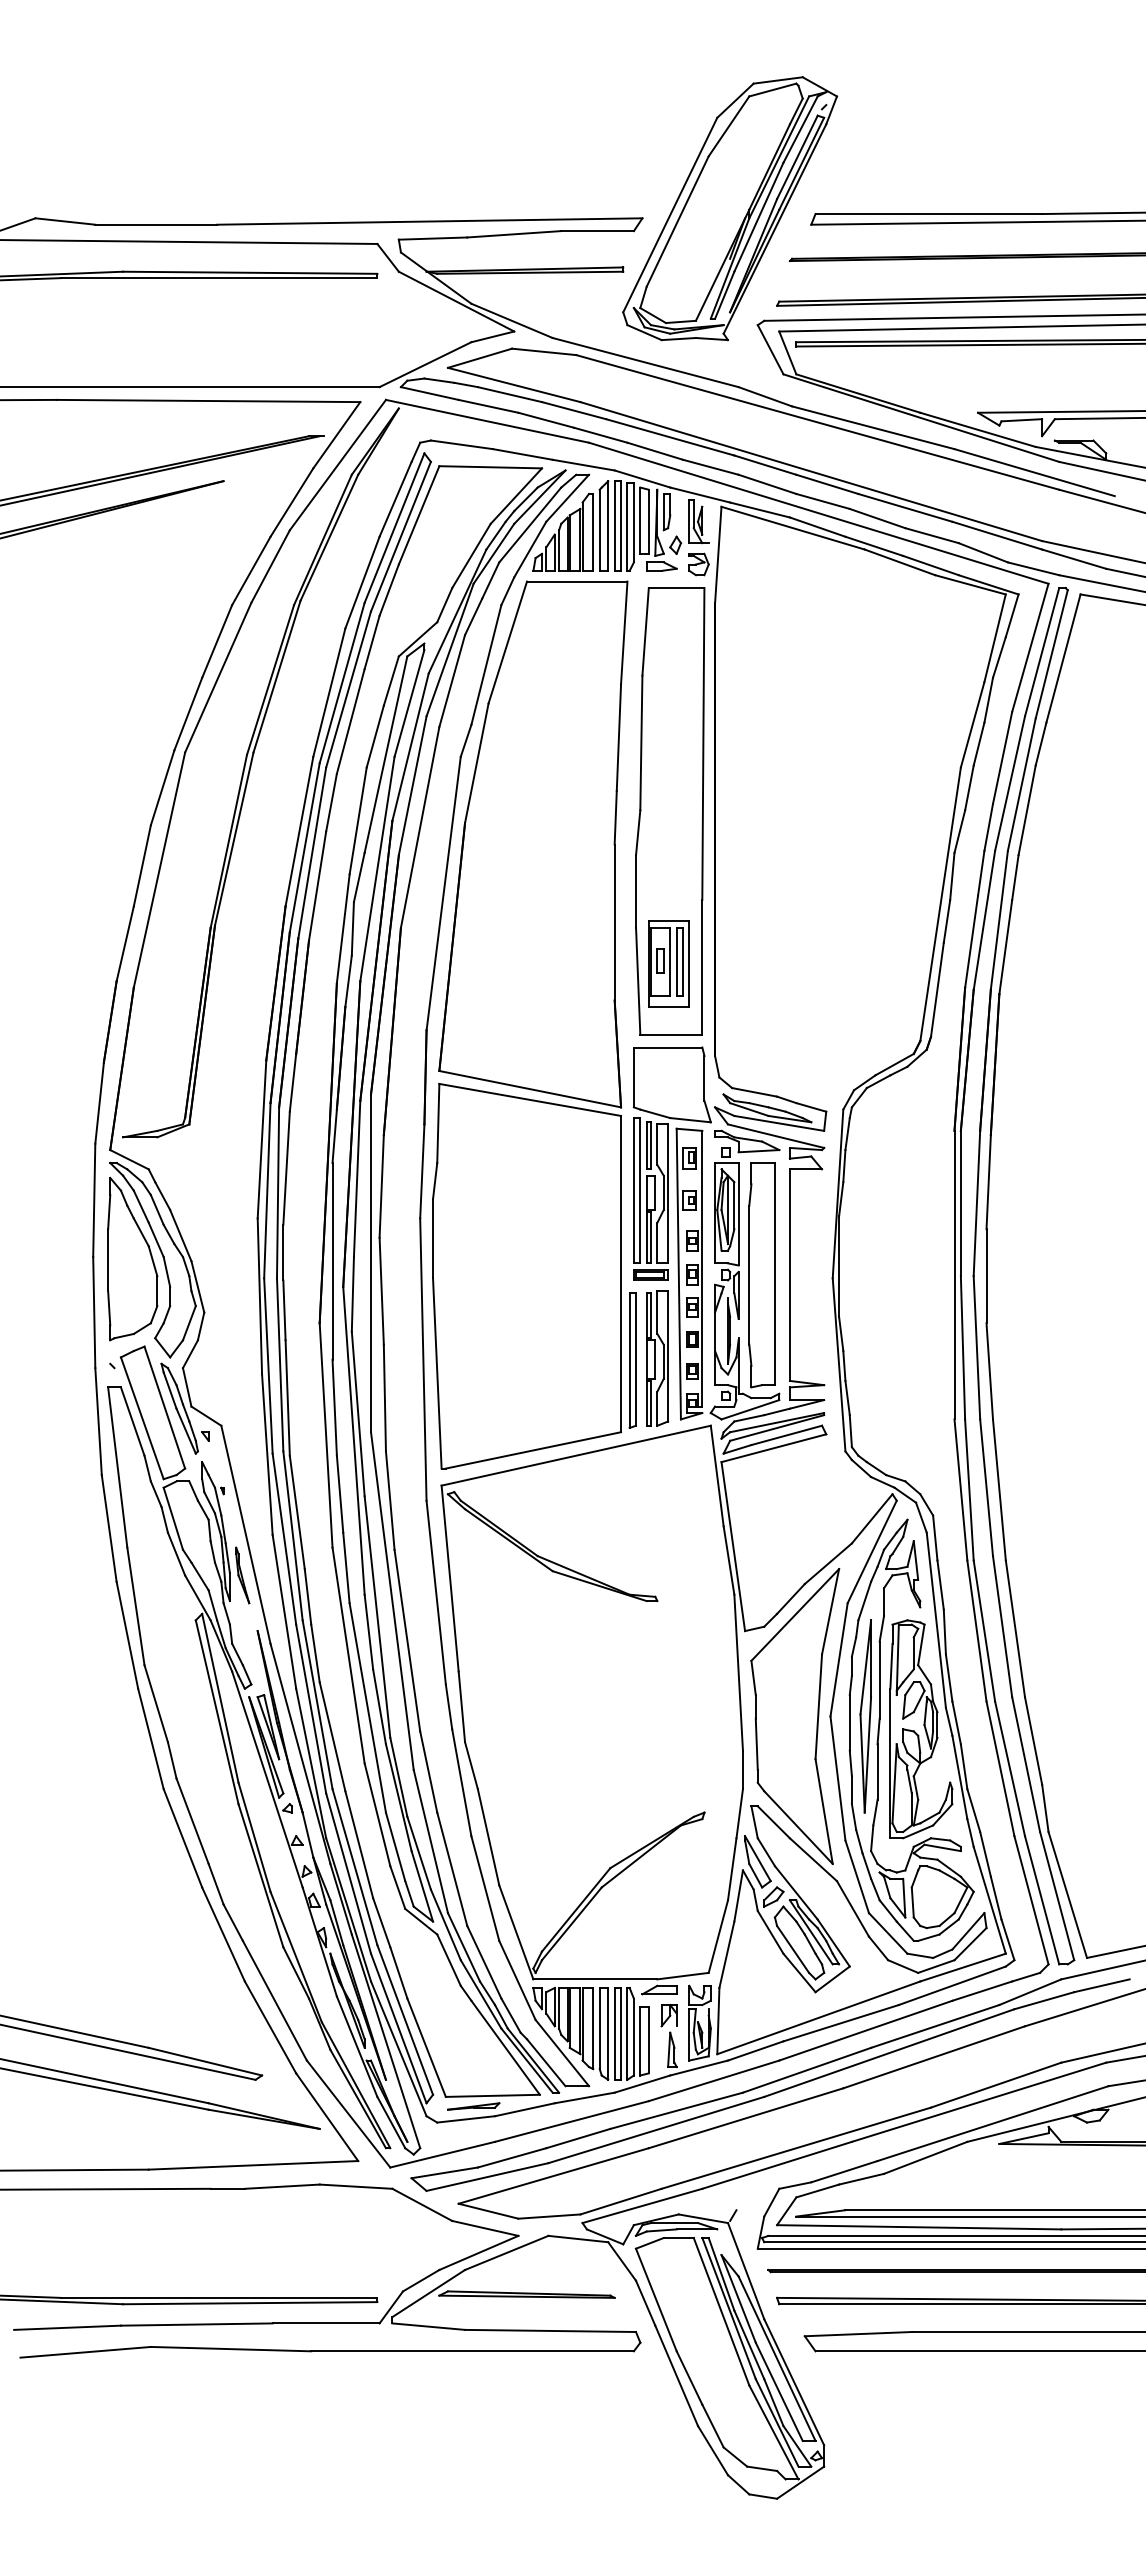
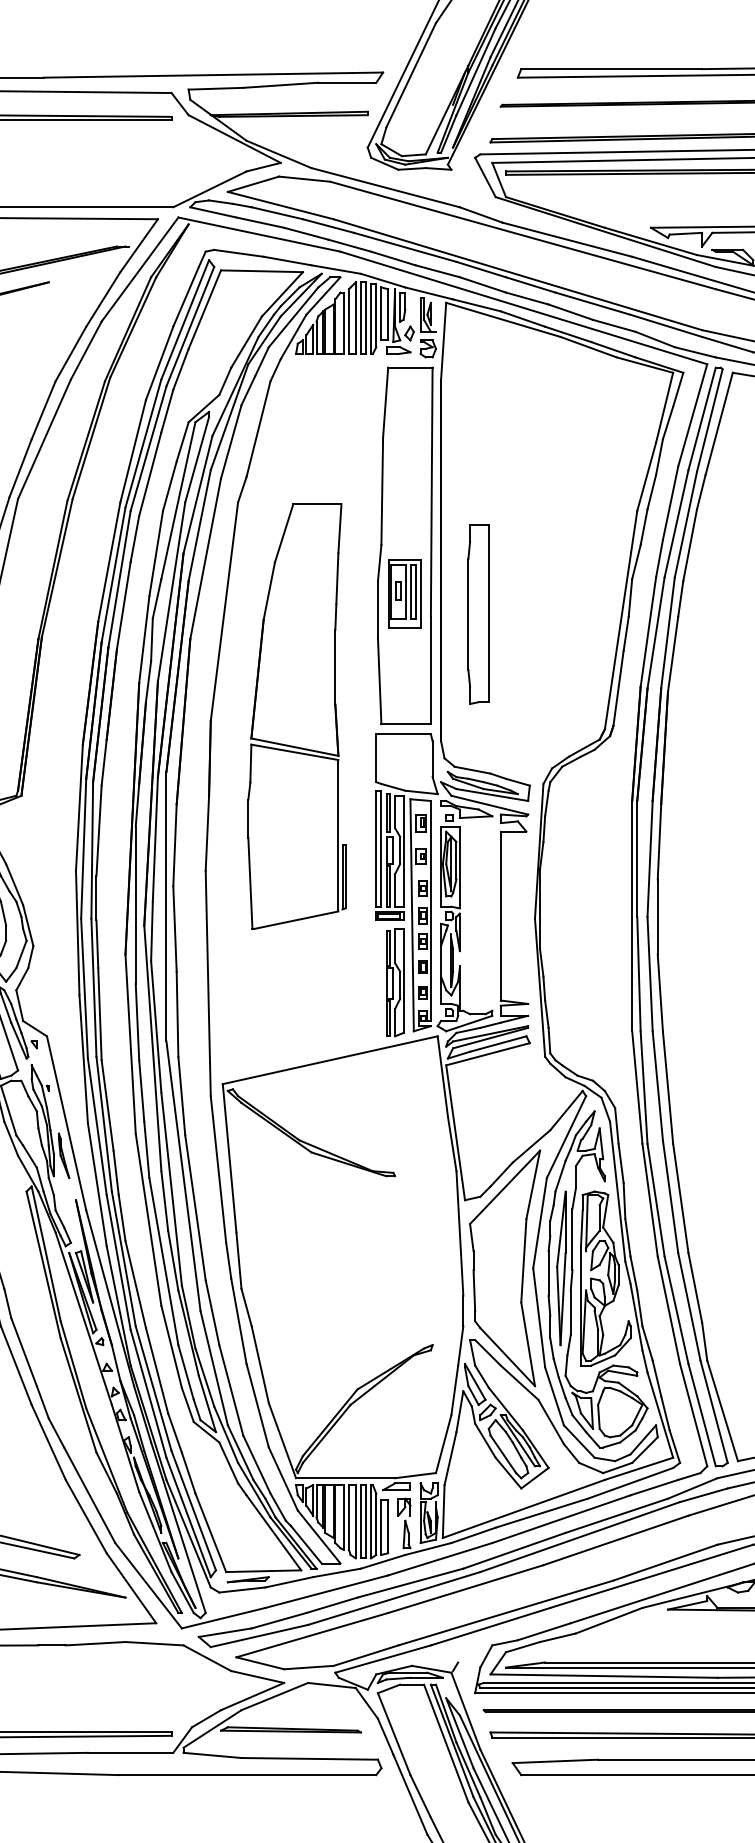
part: (668, 963) -> (404, 593), moved
part: (534, 1024) -> (296, 716), size x0.6
part: (761, 1275) -> (478, 614), moved

